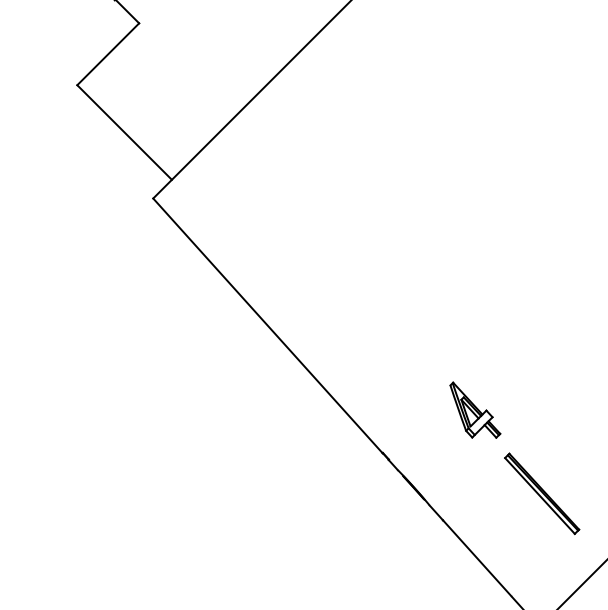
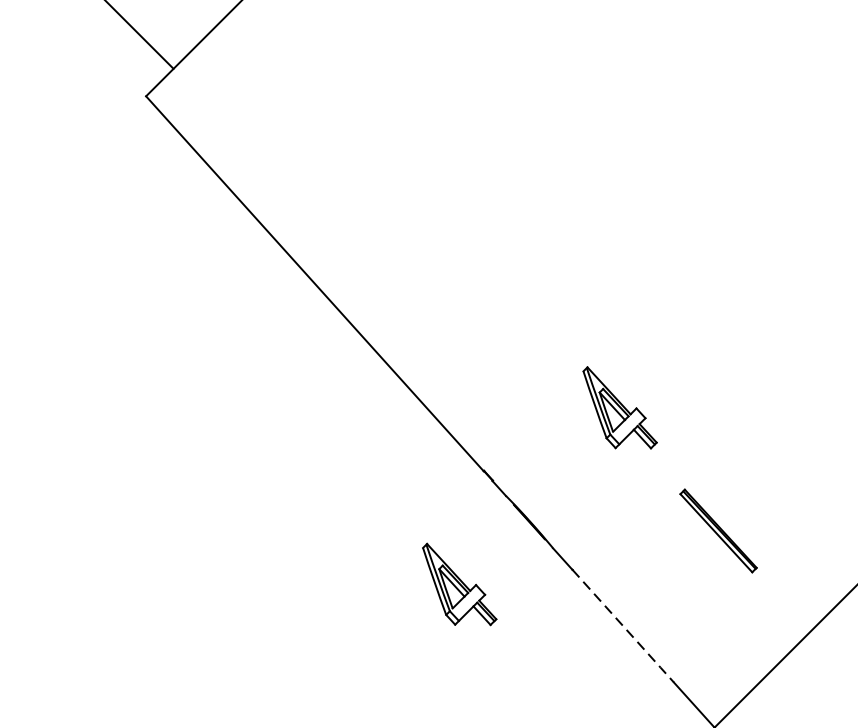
part: (542, 493) -> (718, 530), size x0.7
part: (366, 529) -> (459, 583), added
line: (478, 559) -> (624, 627), solid -> dashed

